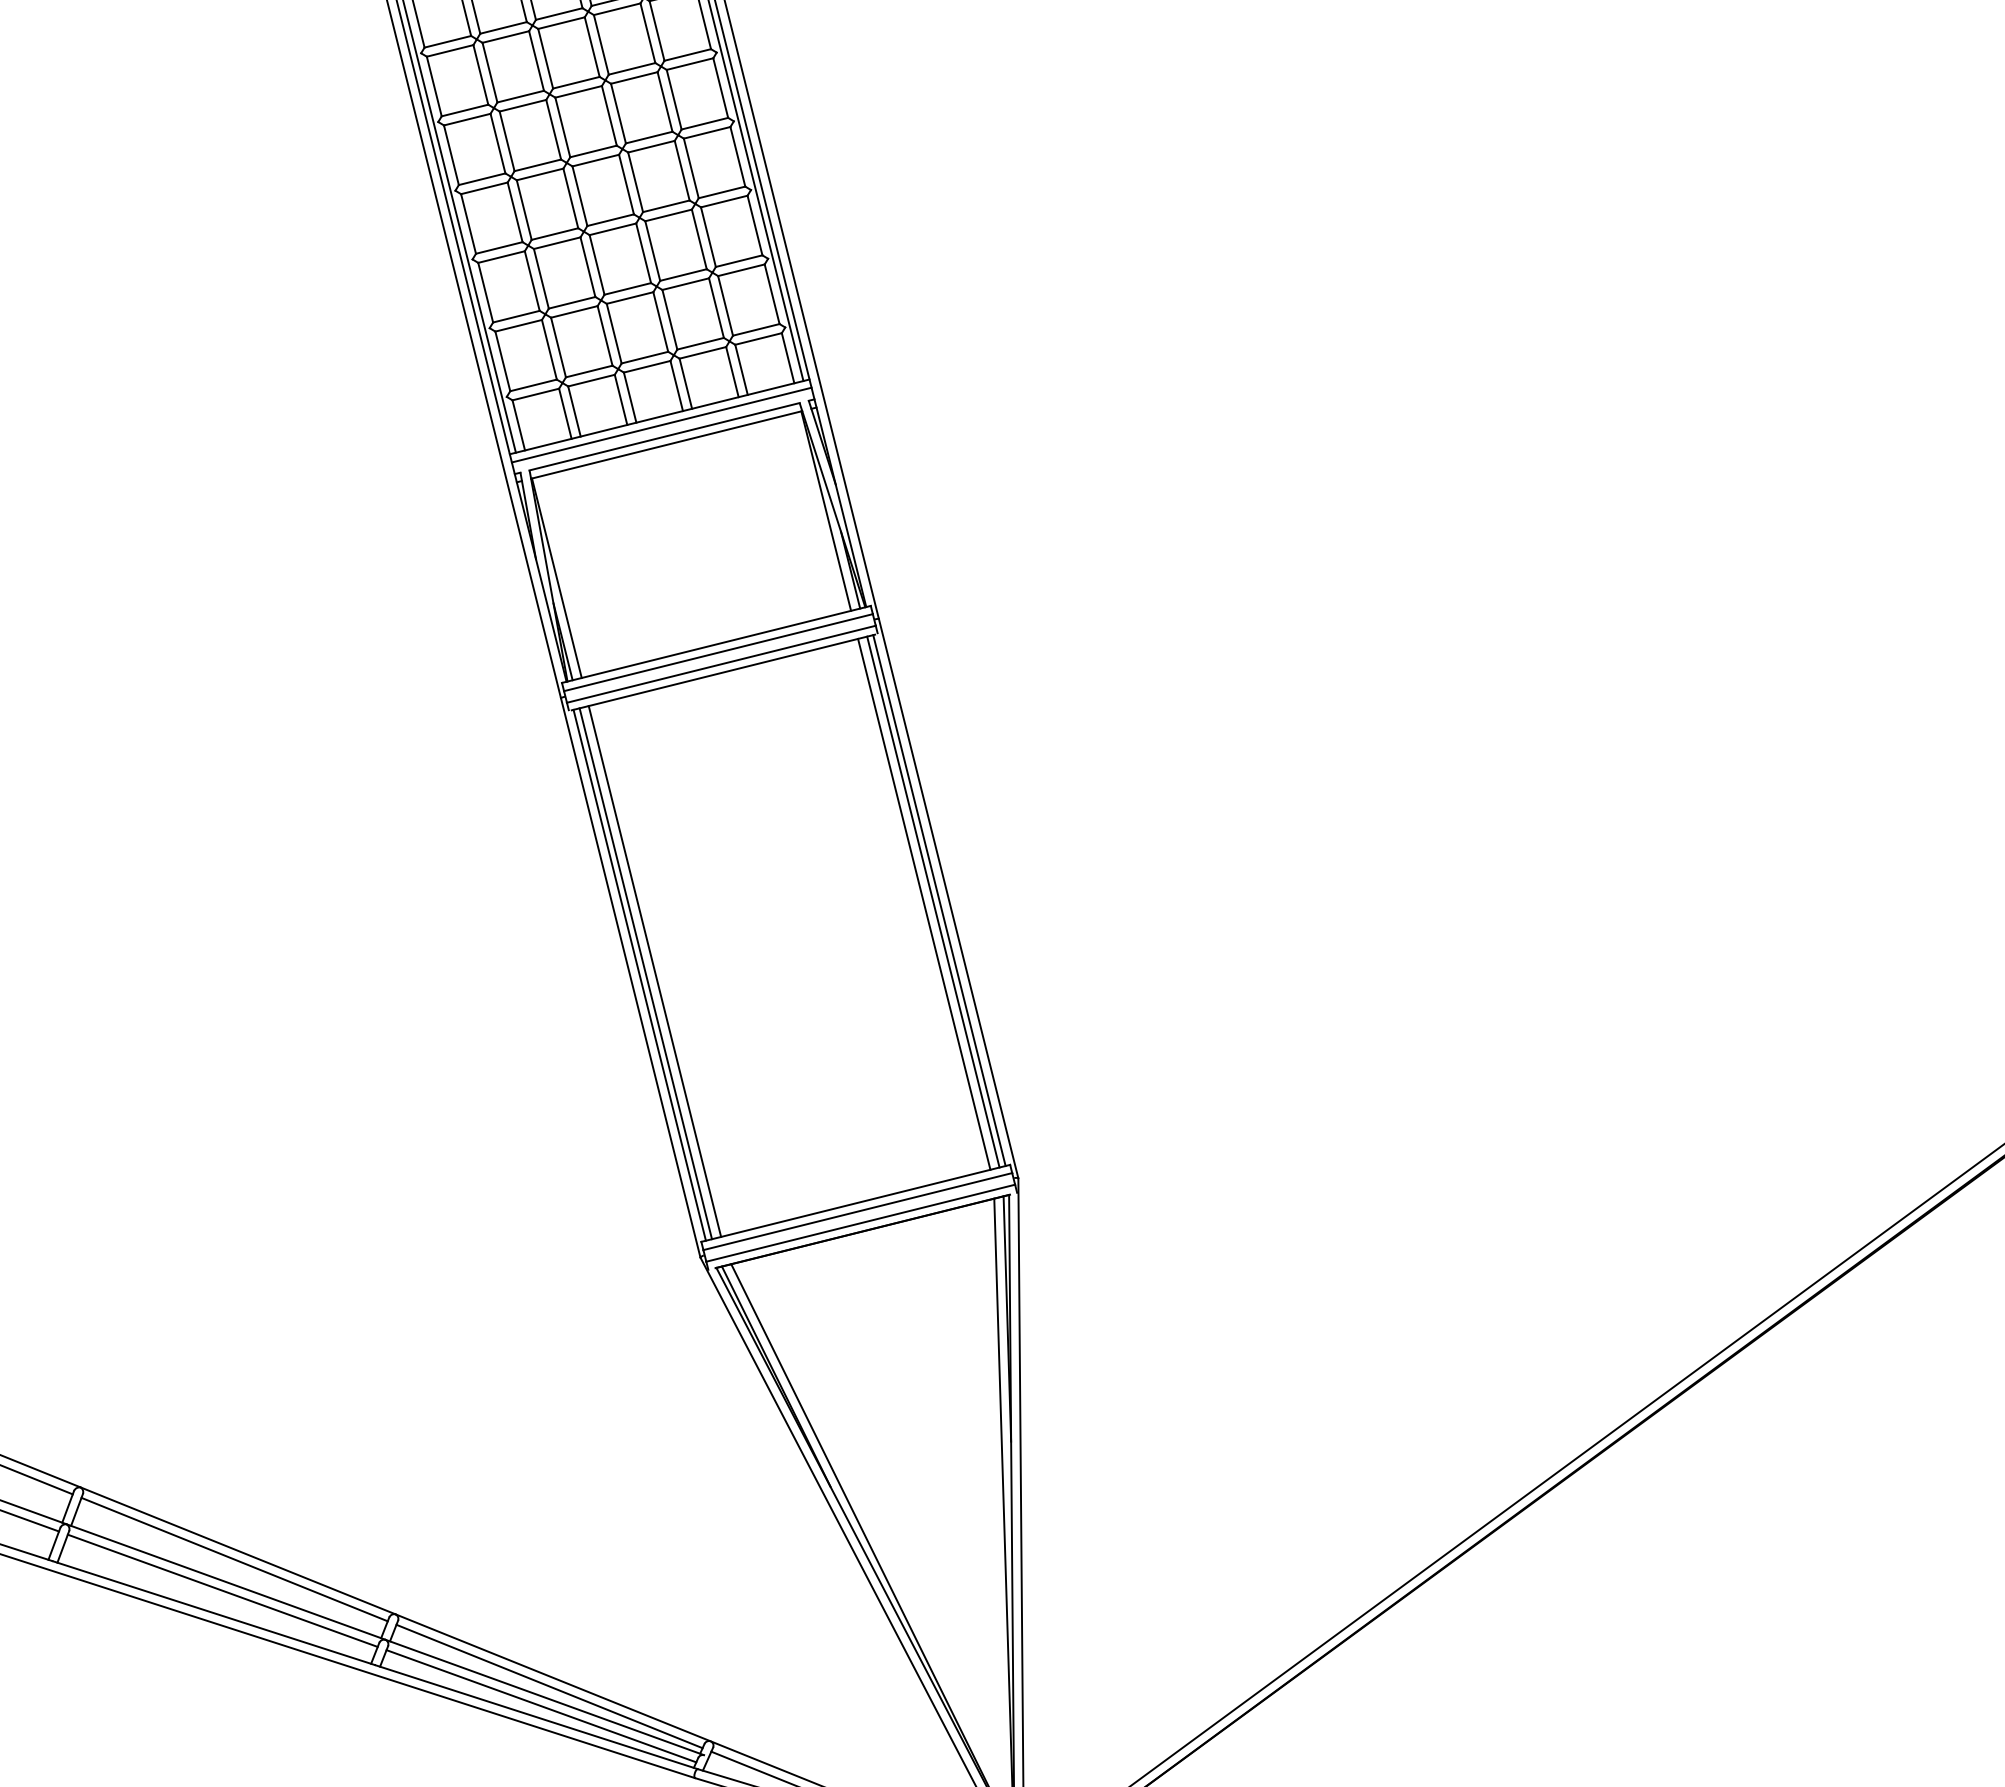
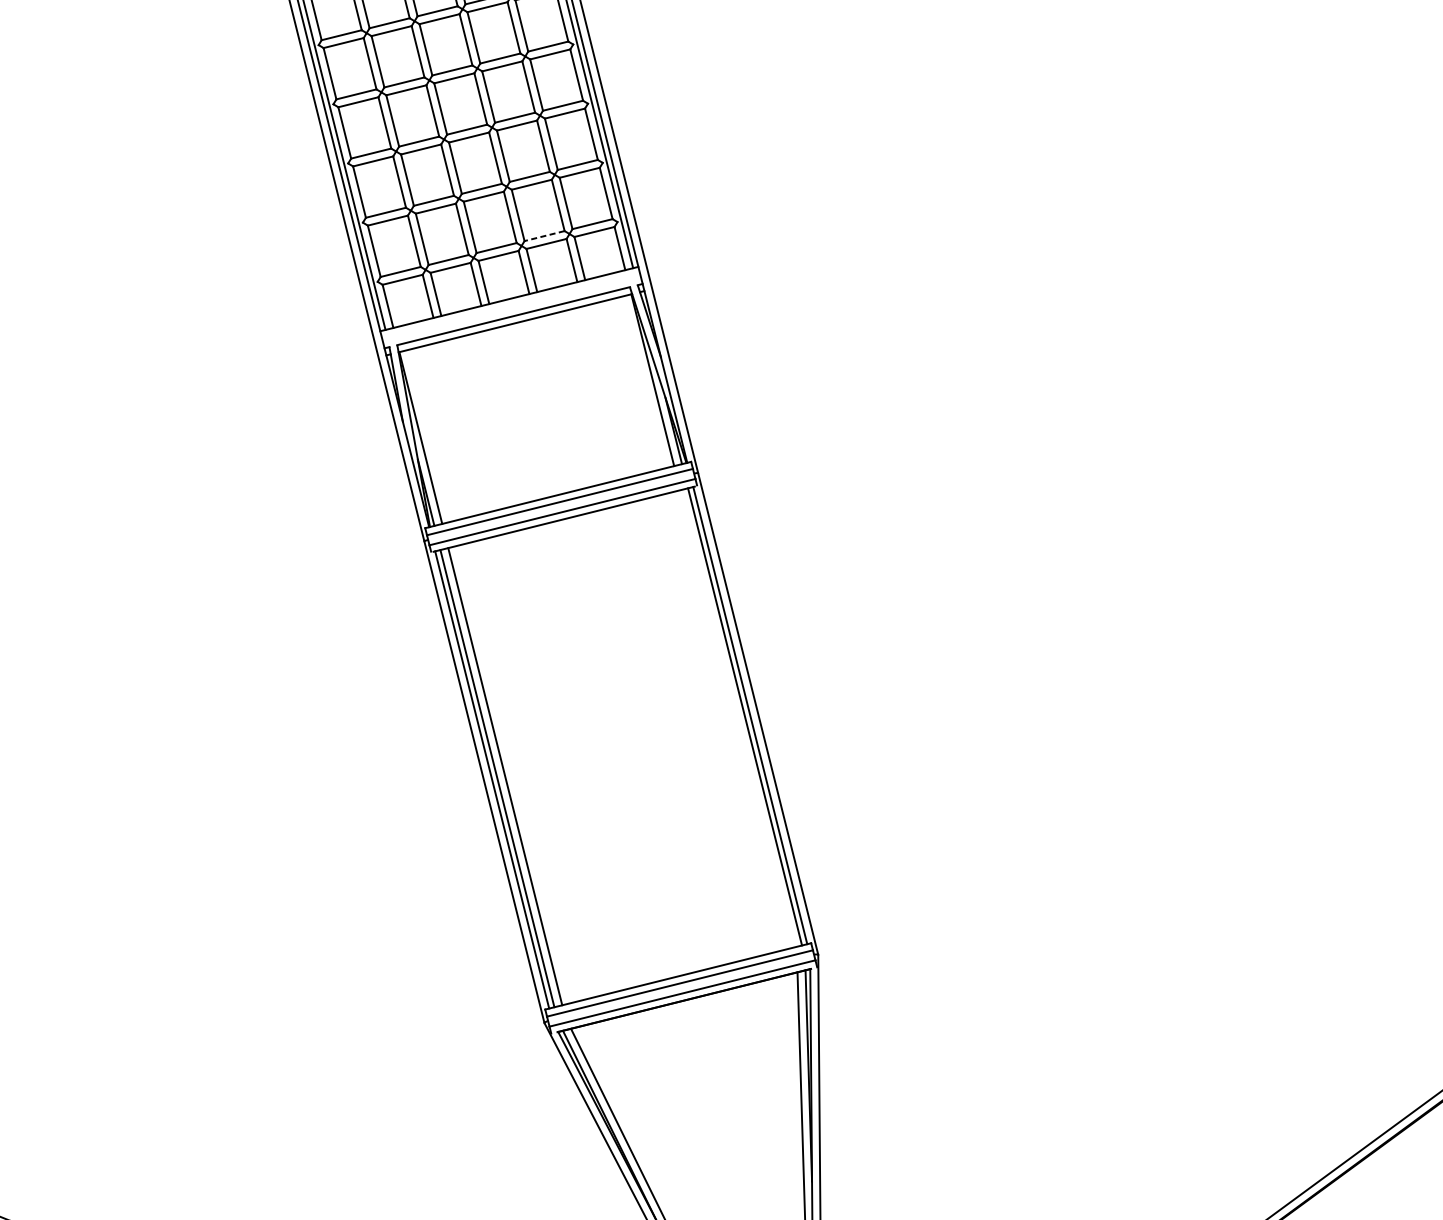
line: (700, 343) -> (544, 235), solid -> dashed
line: (661, 424) -> (510, 305), removed
line: (924, 903) -> (737, 718), removed

